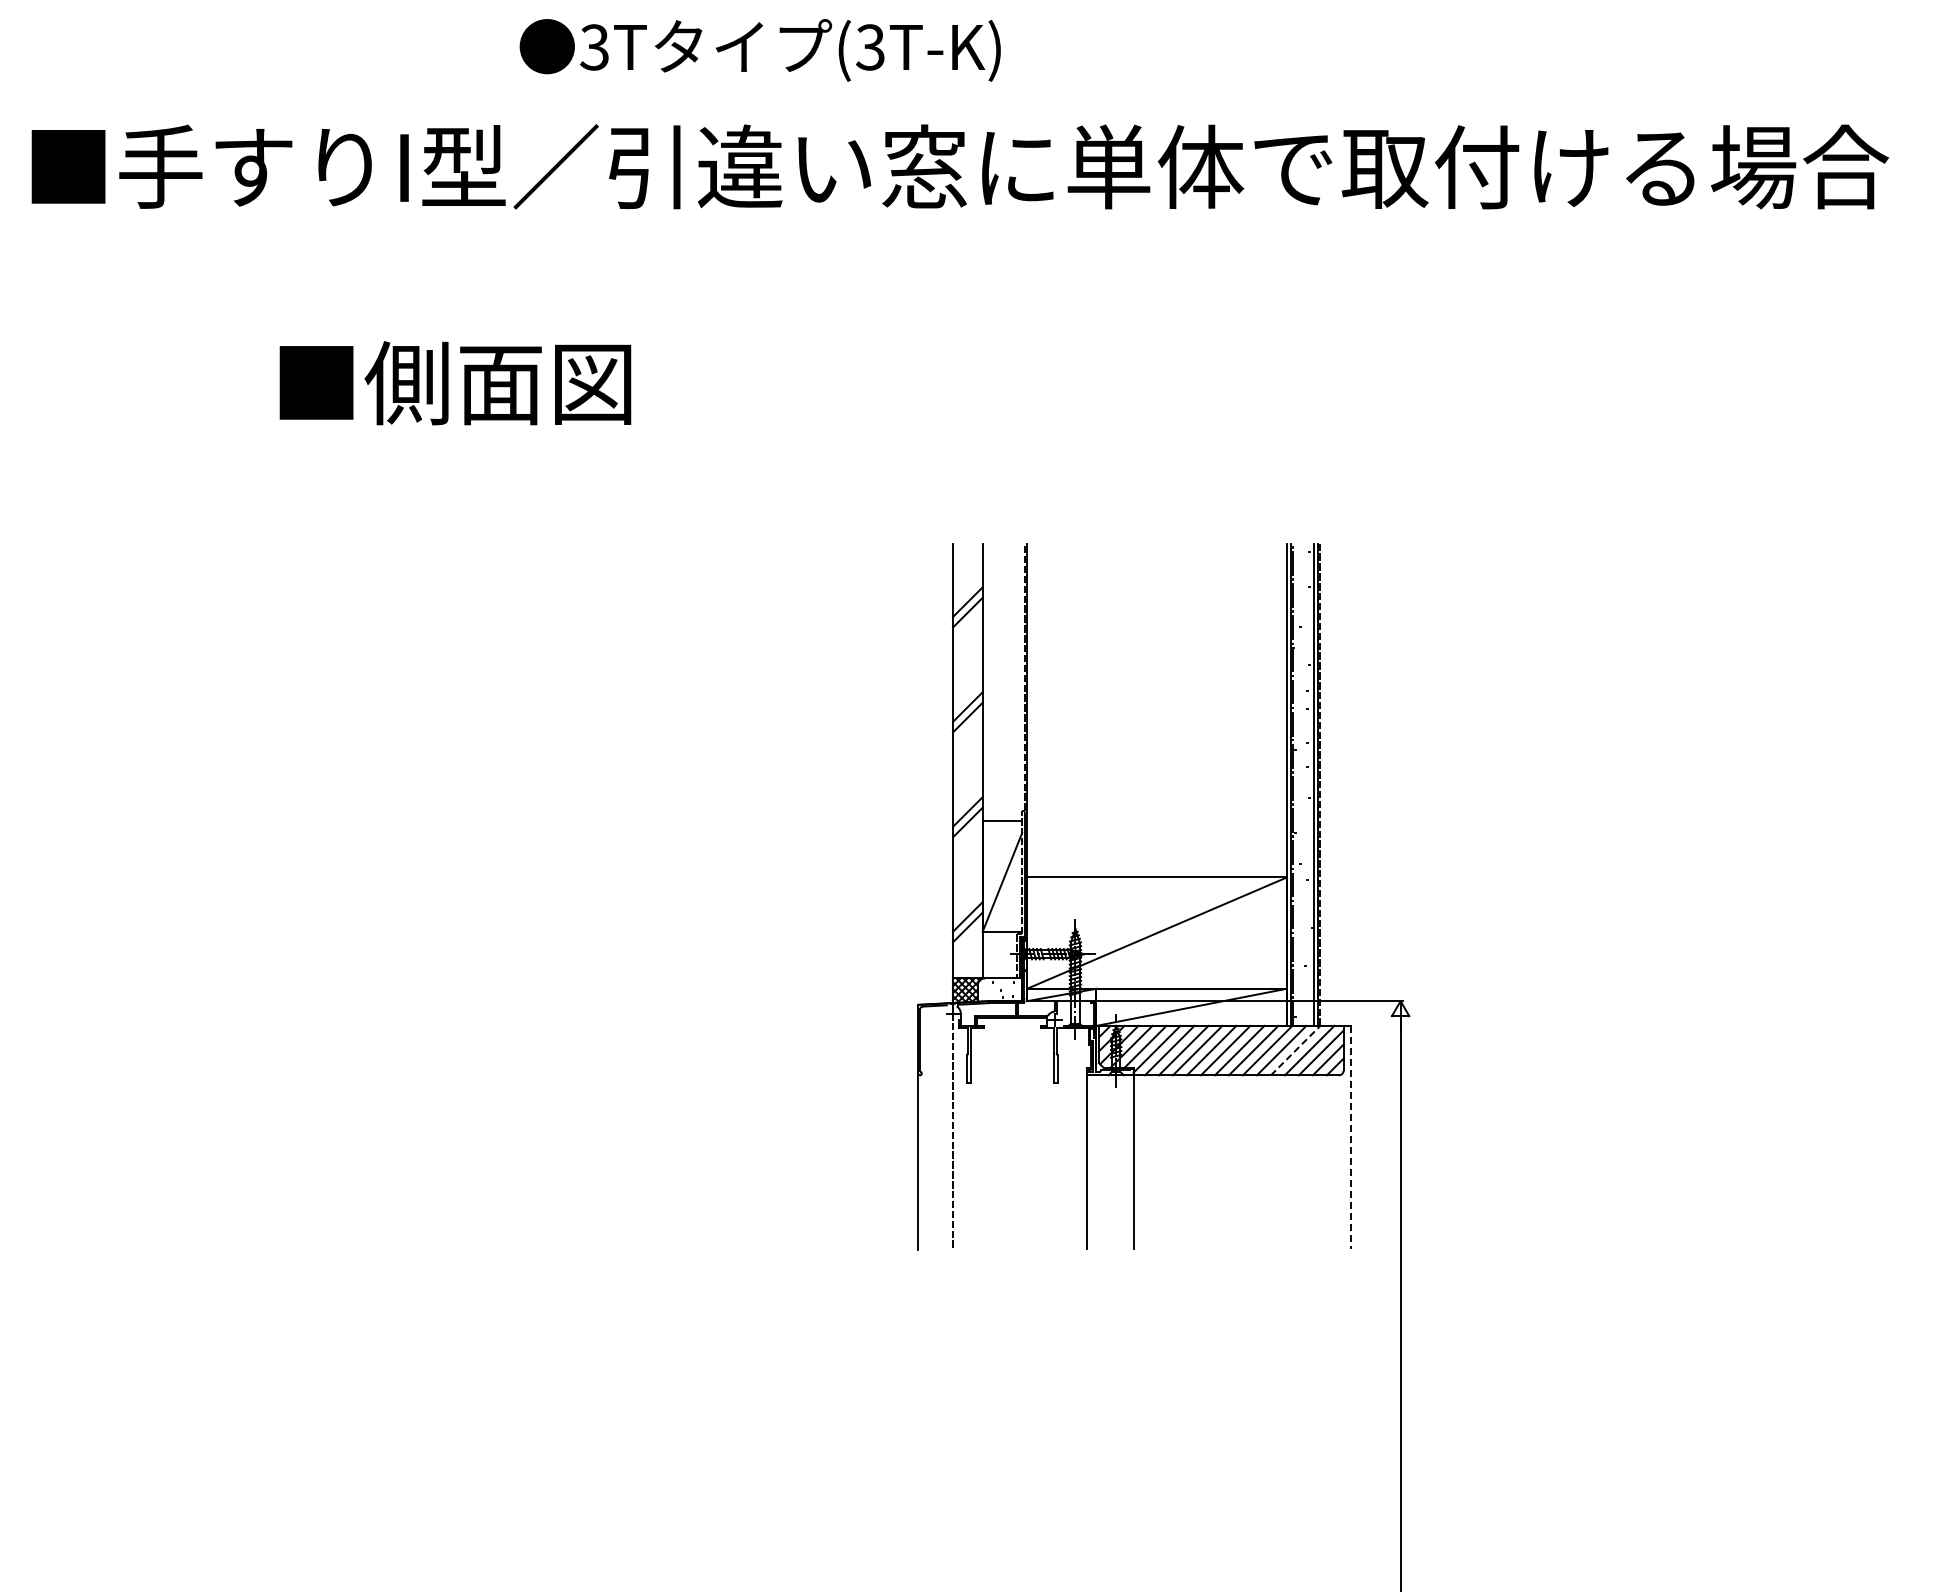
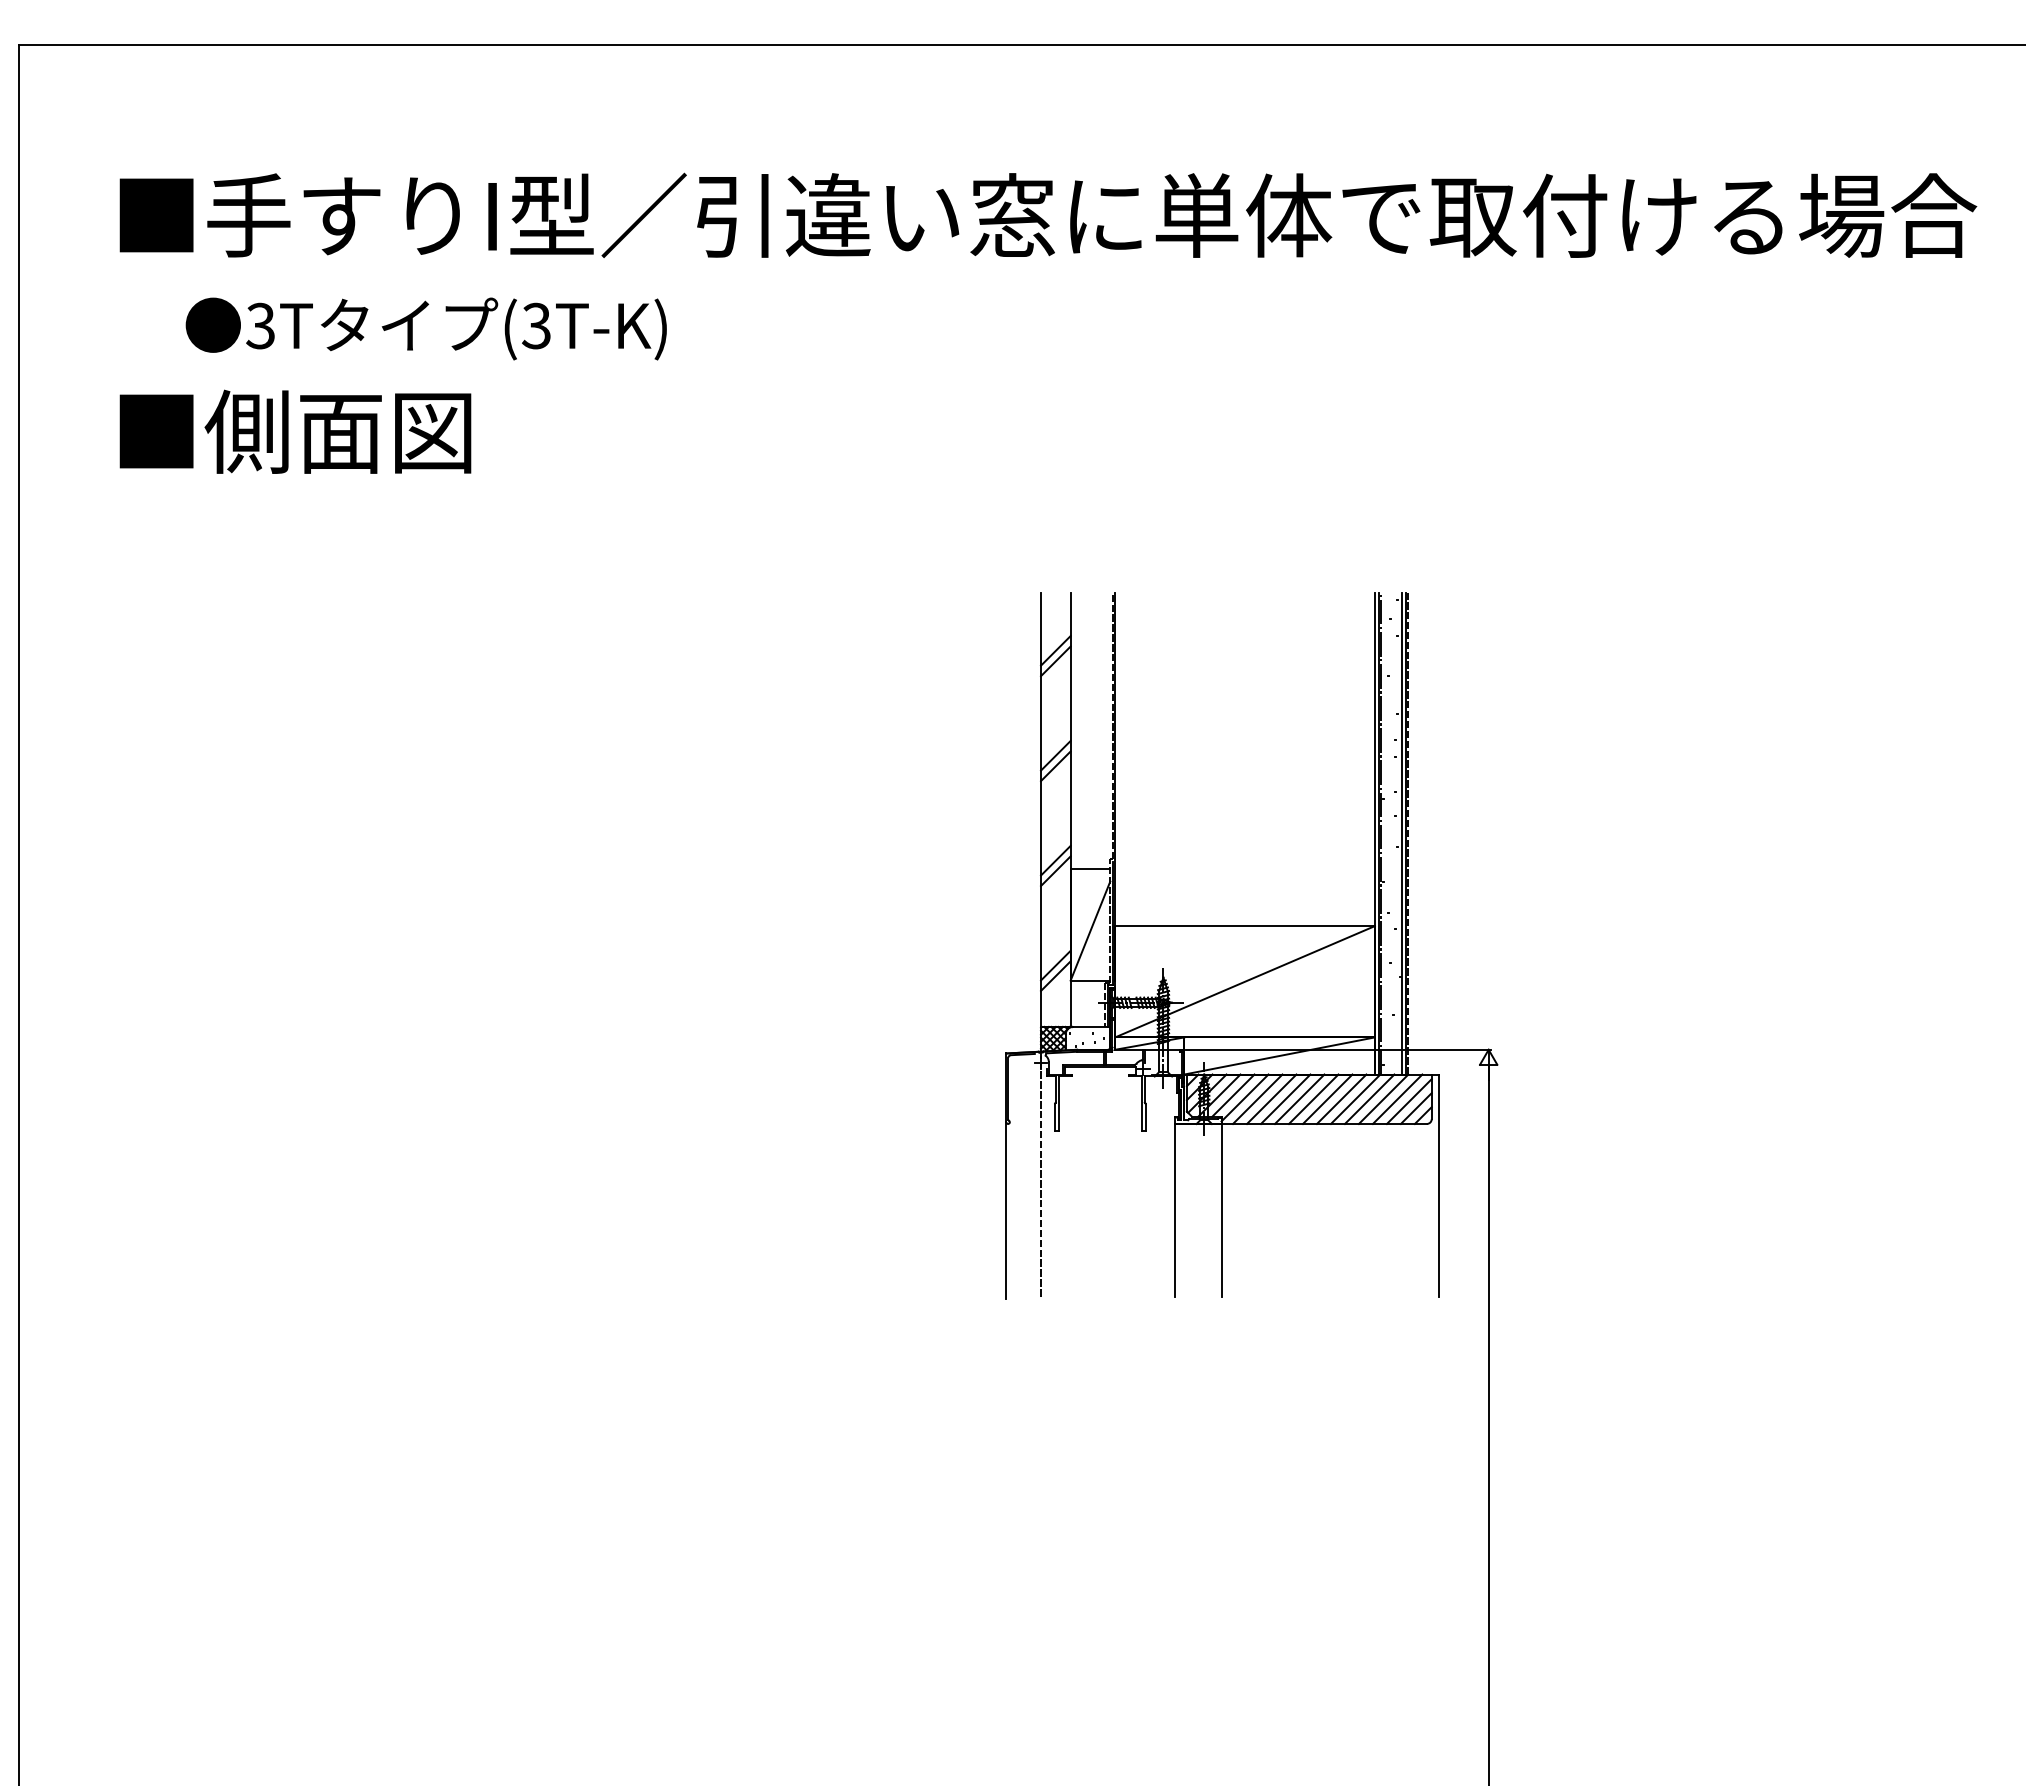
text: (759, 49) -> (425, 328), moved
text: (455, 382) -> (295, 431), moved
line: (1295, 1050) -> (1383, 1099), dashed -> solid
line: (1351, 1137) -> (1439, 1186), dashed -> solid

